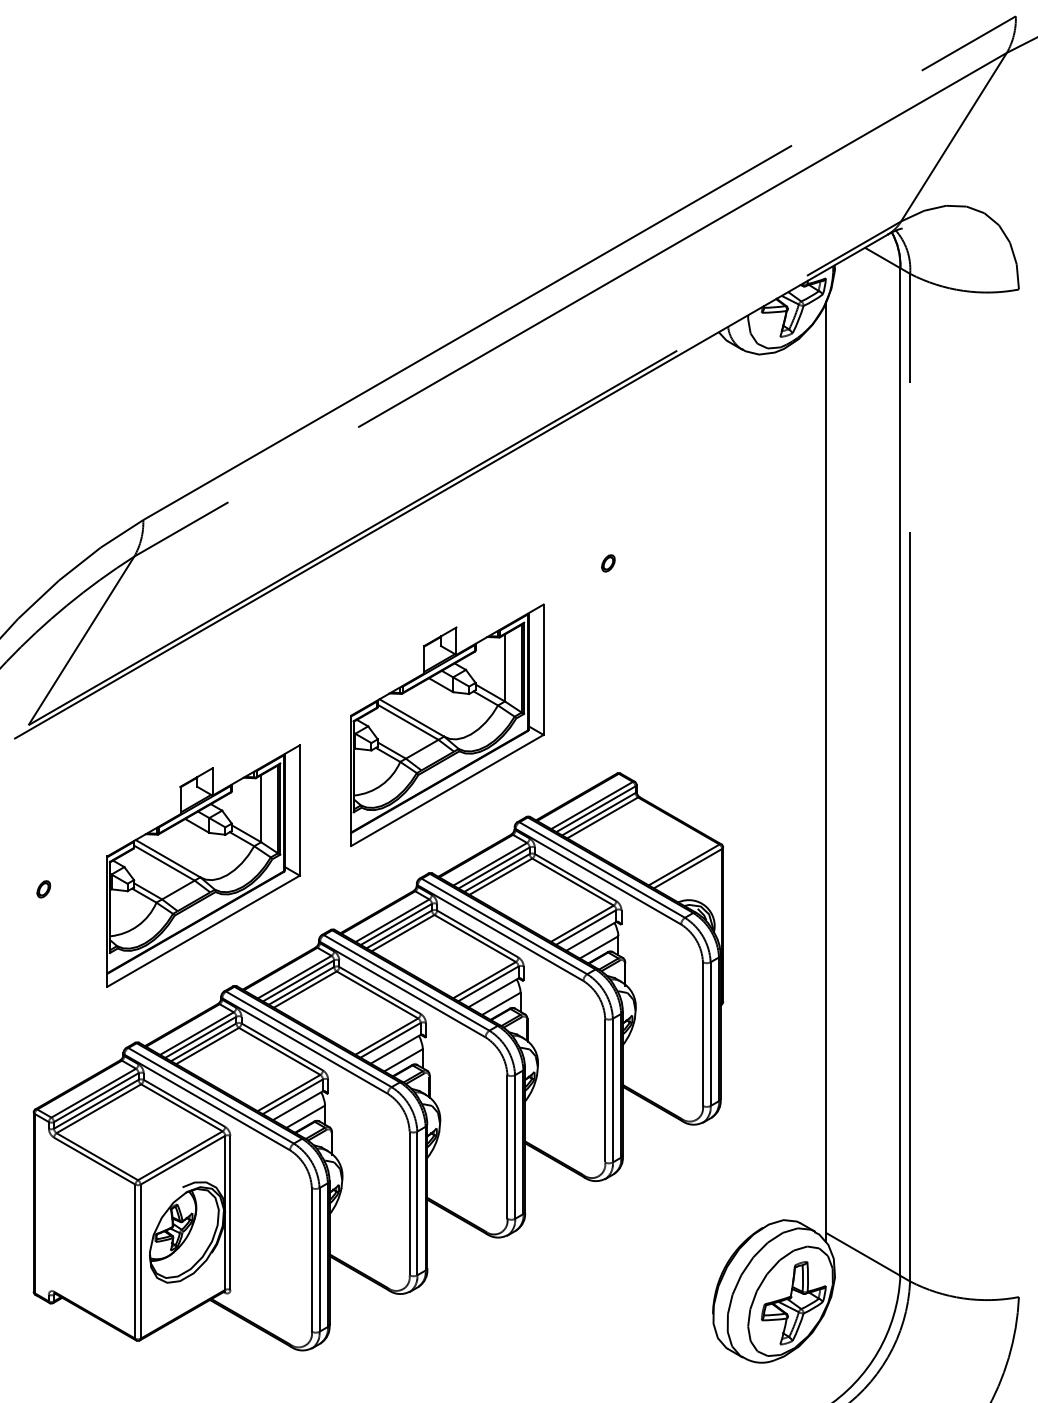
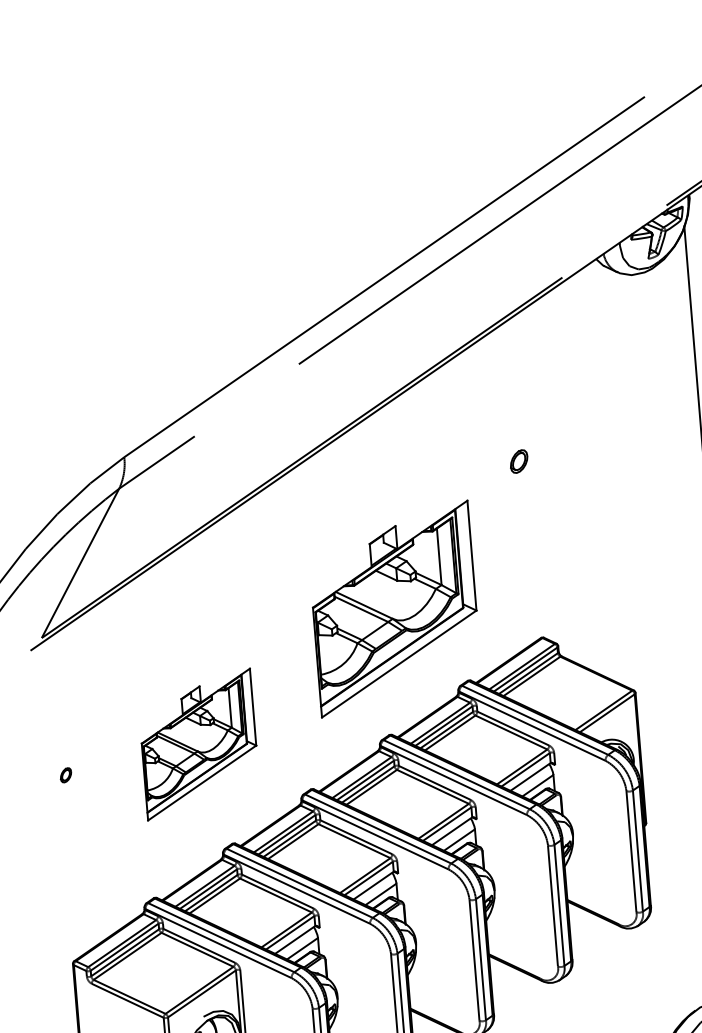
part: (608, 563) -> (519, 461), size x1.6
part: (203, 865) -> (198, 744), size x0.7

